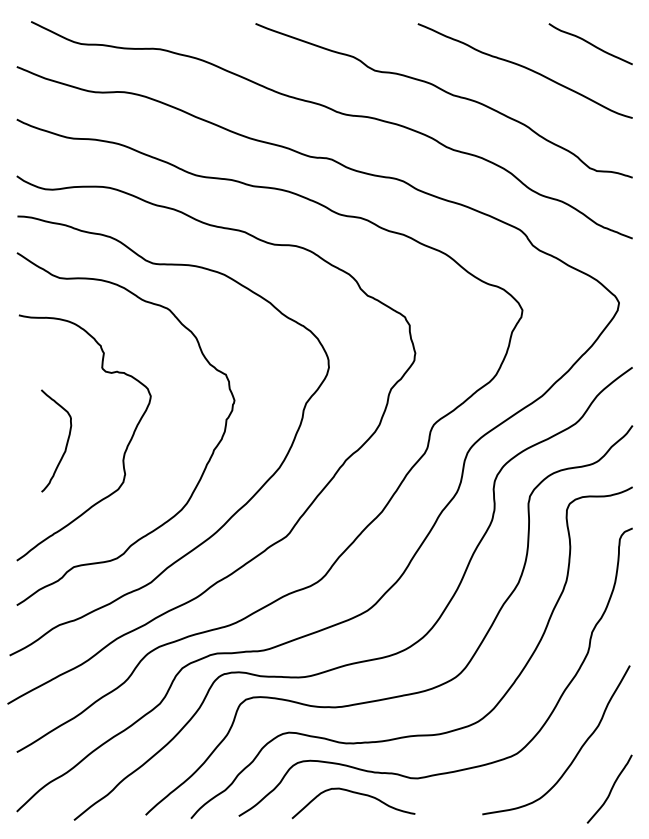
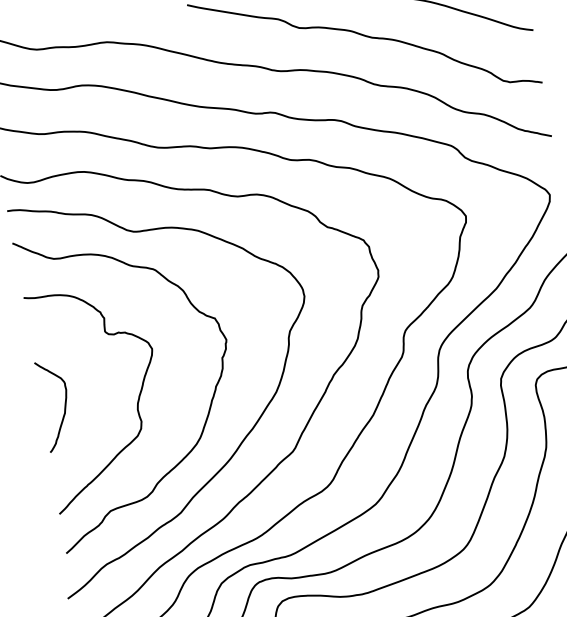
curve: (66, 441) -> (64, 404), moved

